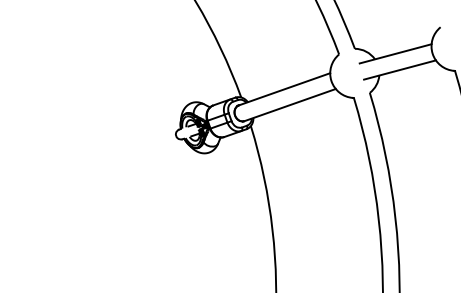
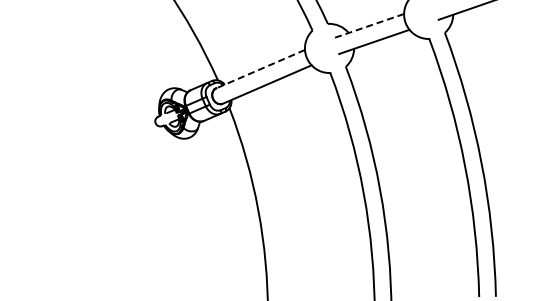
line: (395, 54) -> (368, 26), solid -> dashed
line: (284, 89) -> (260, 69), solid -> dashed

